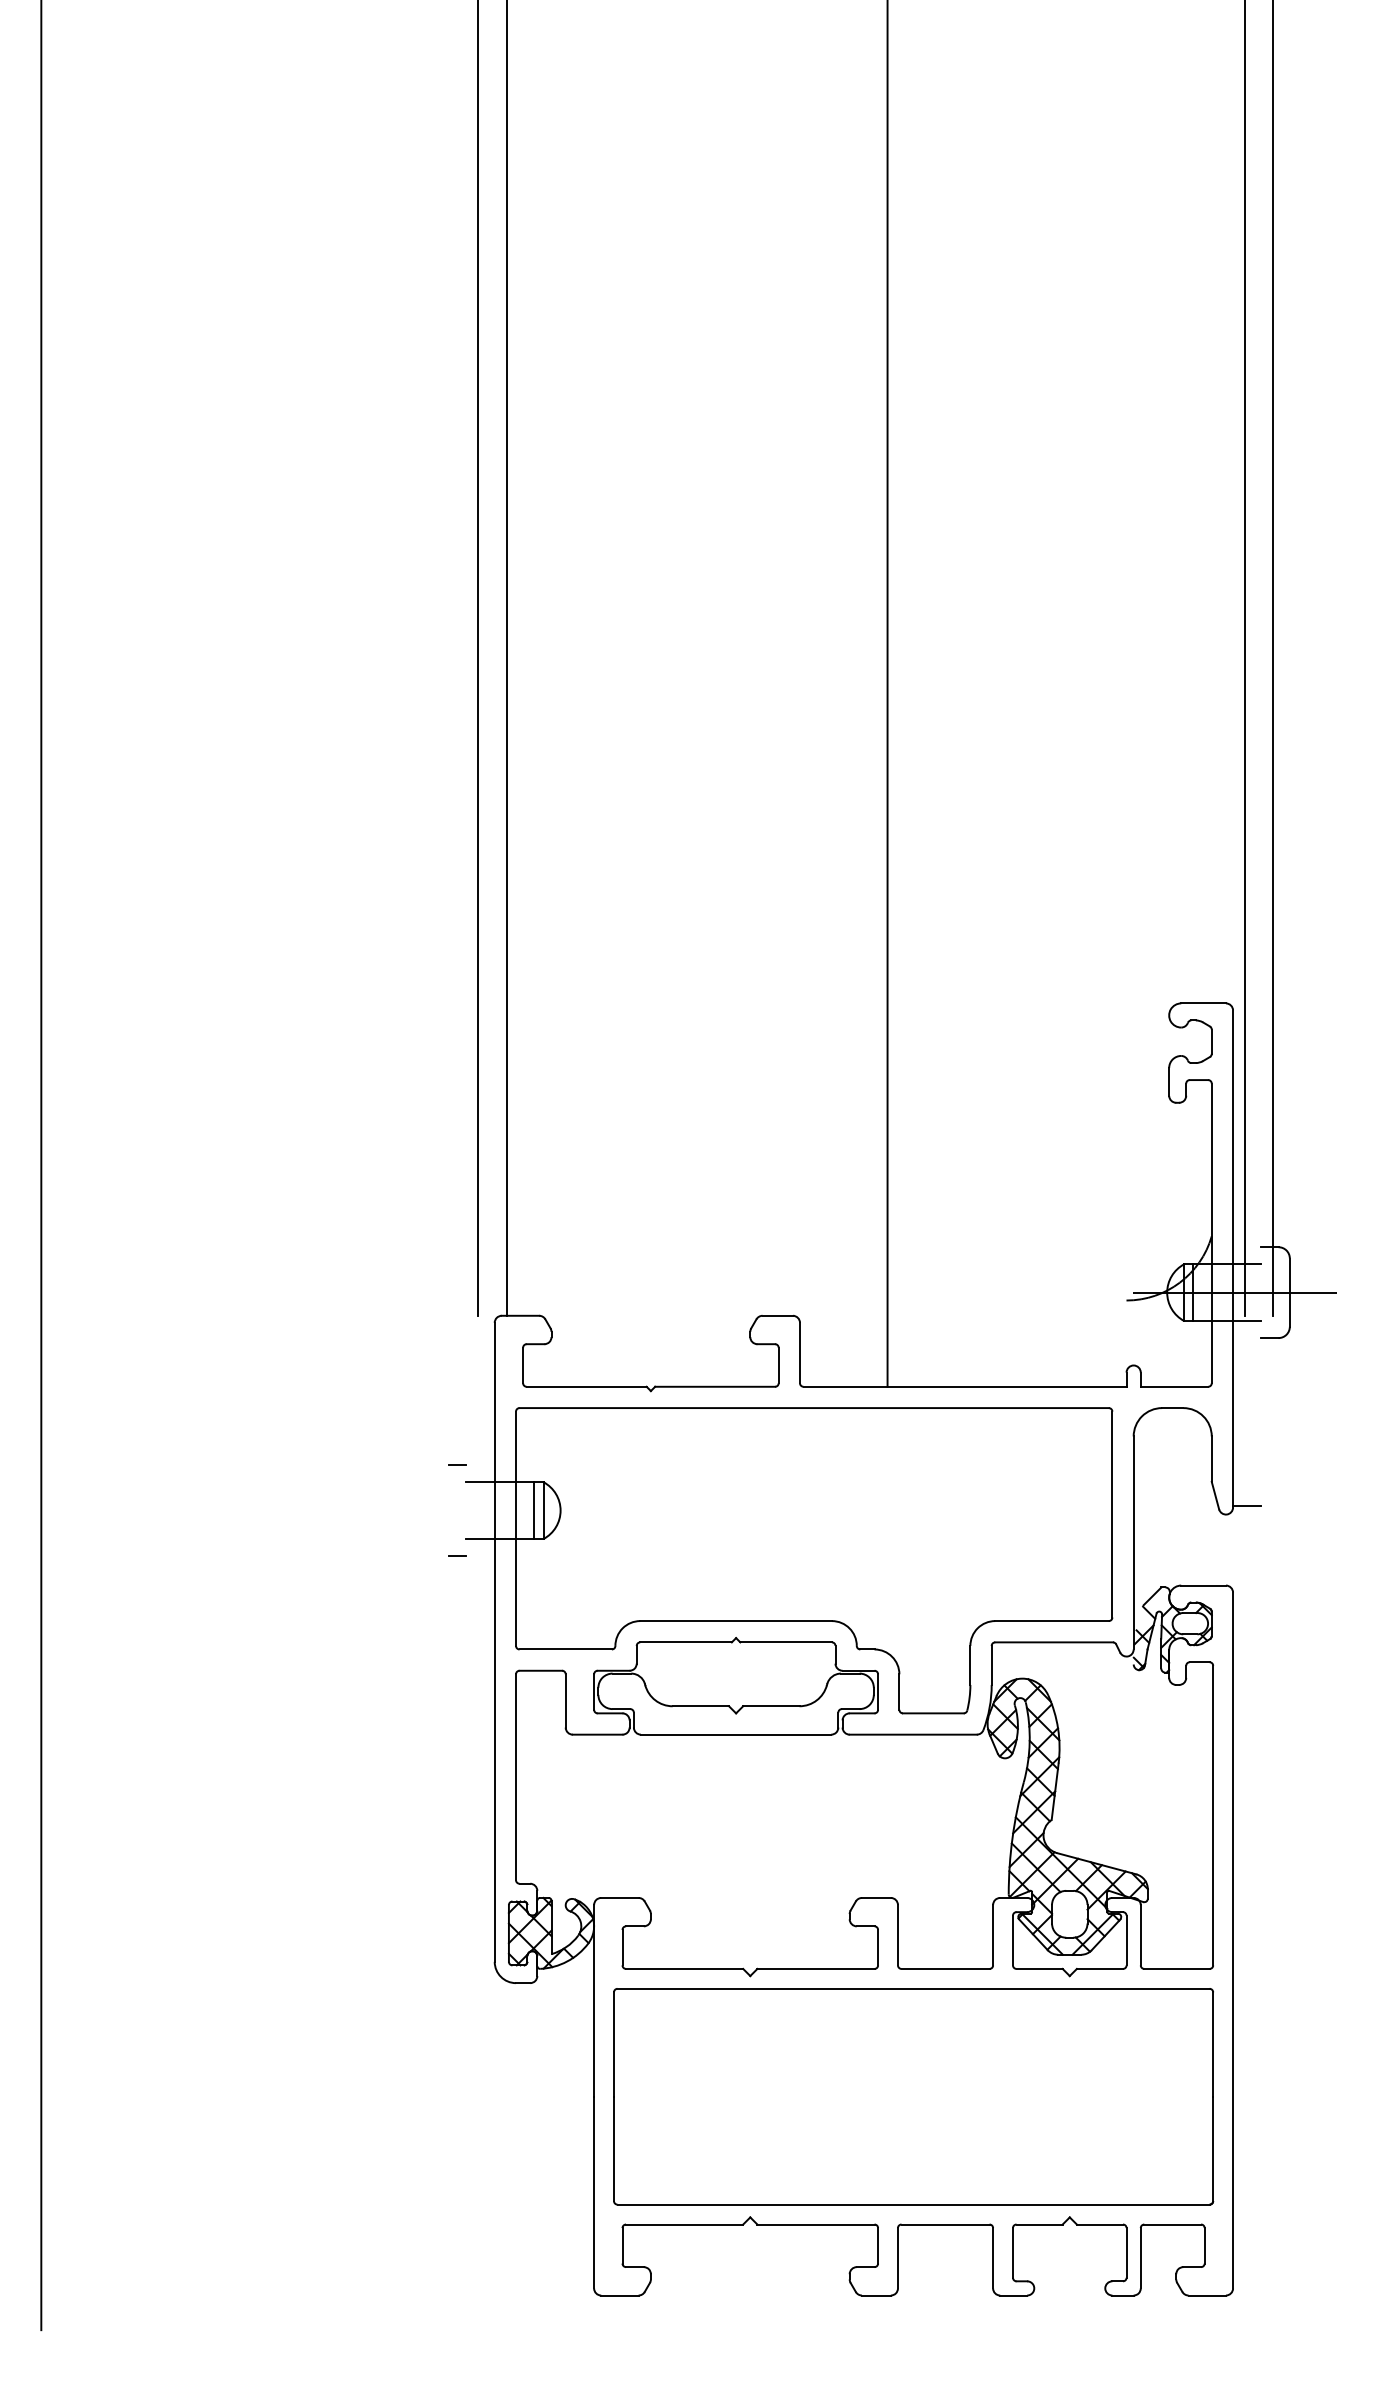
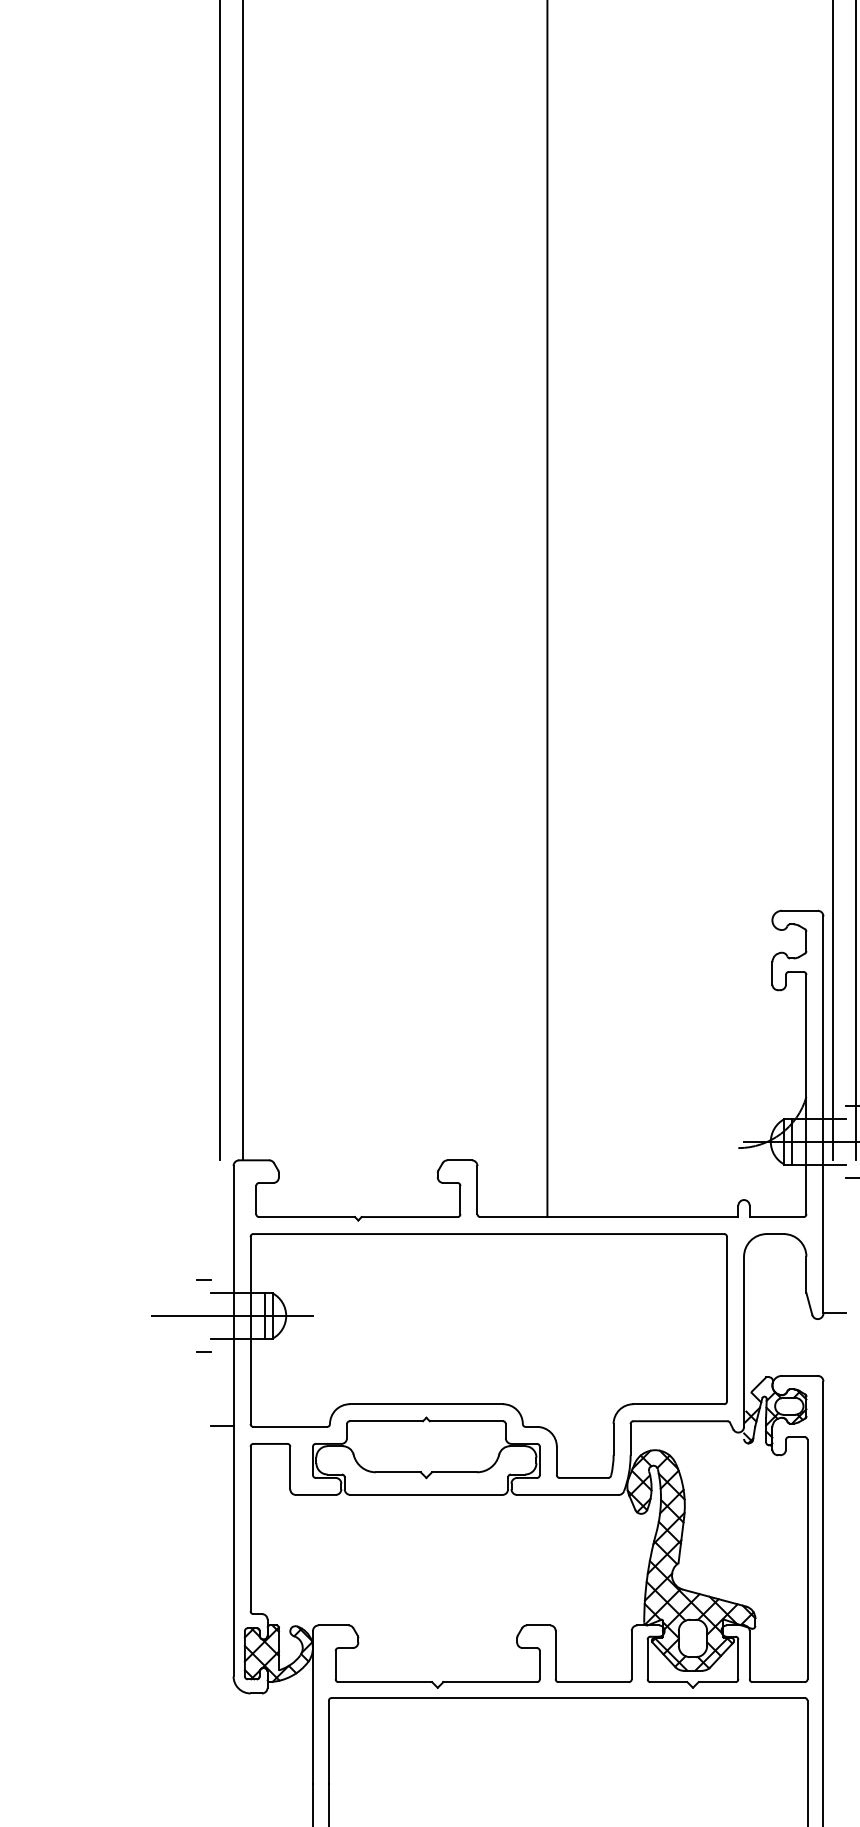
line: (493, 1510) -> (232, 1315), added
line: (480, 1648) -> (222, 1426), added

